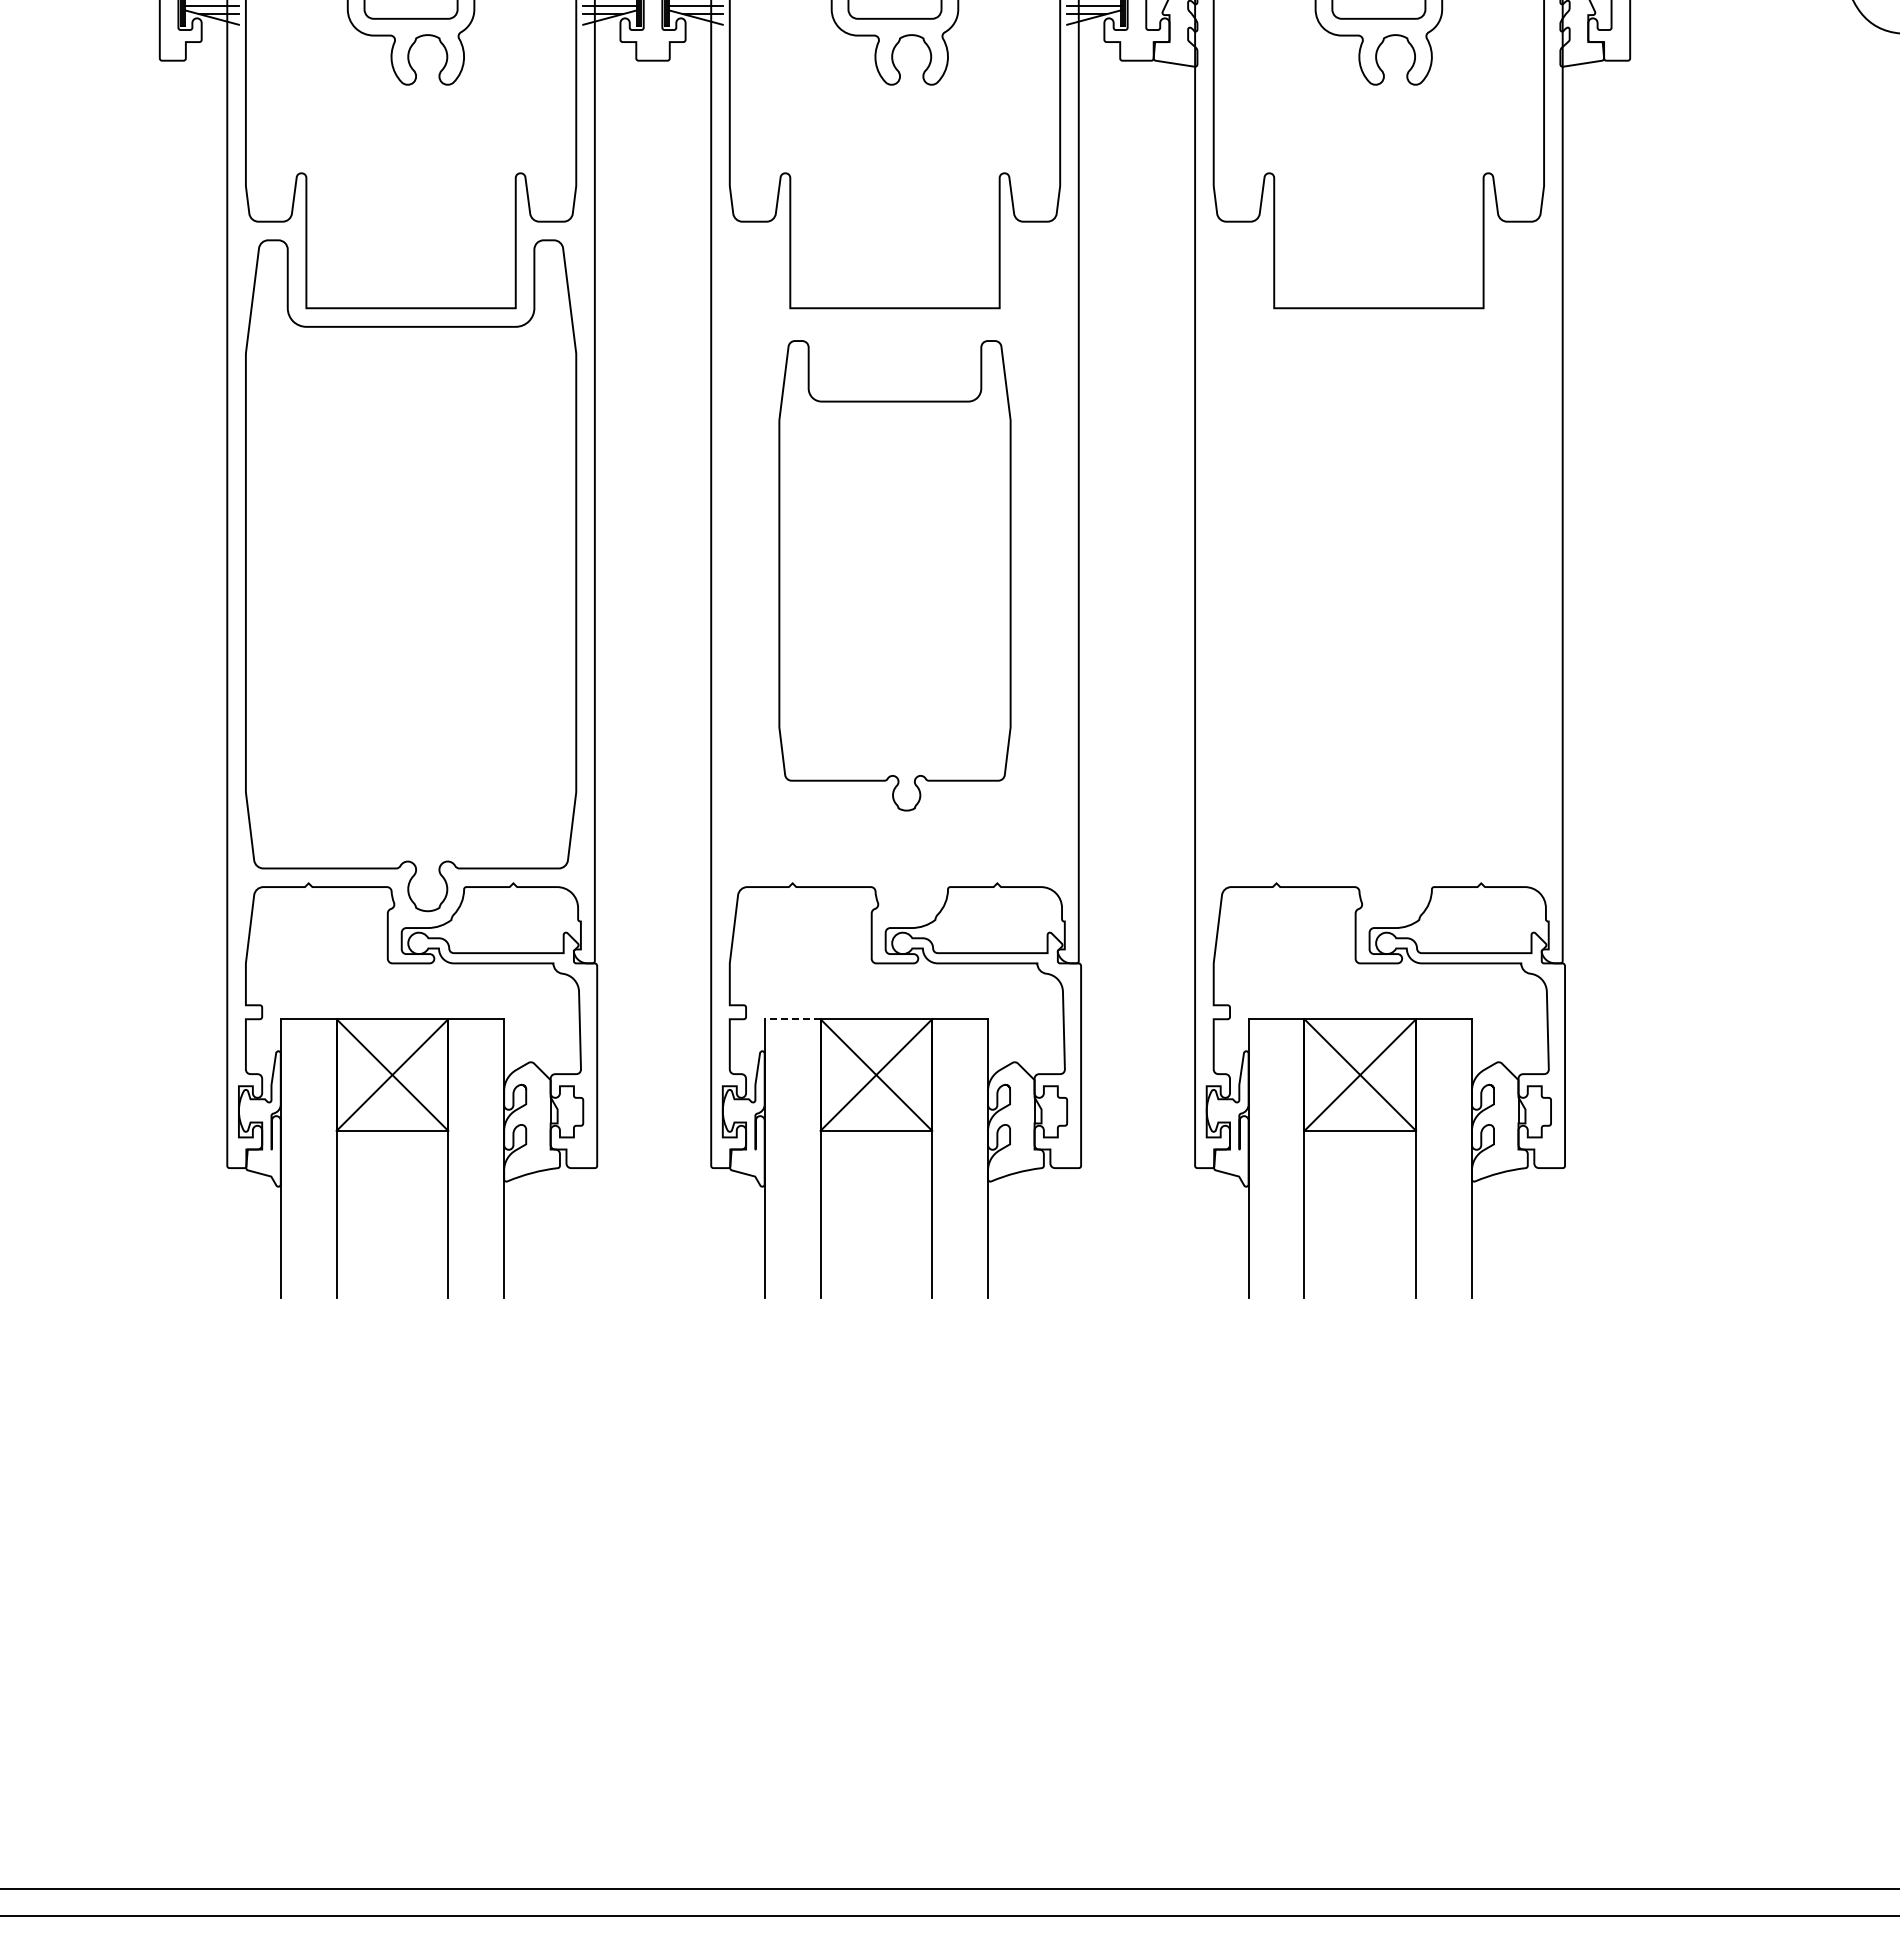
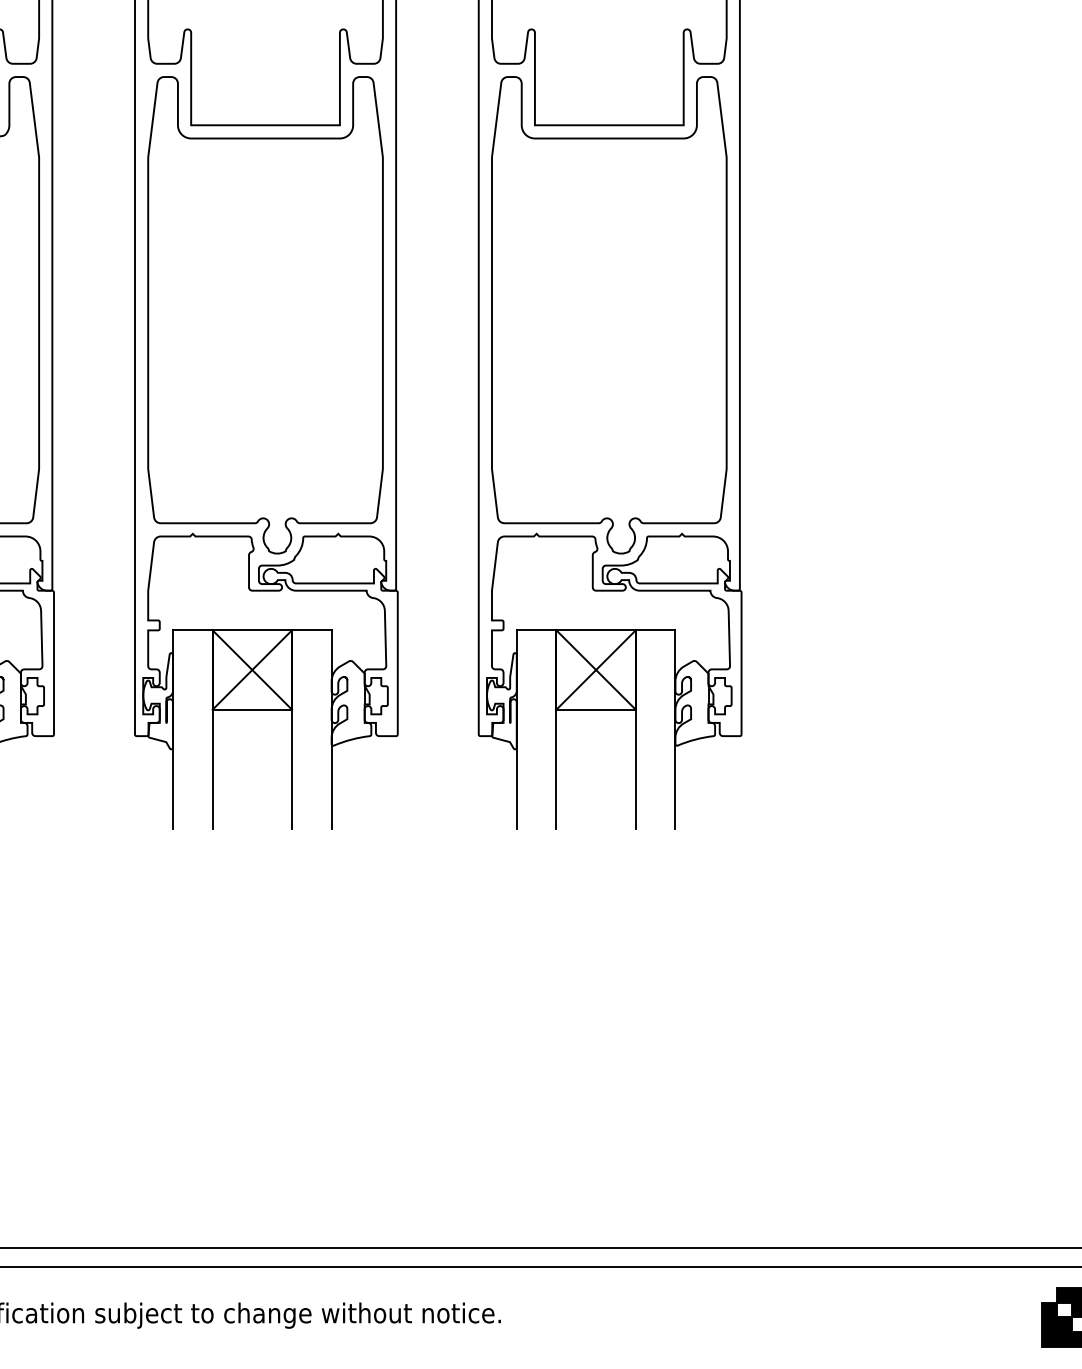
part: (894, 575) -> (265, 315), size x1.43
part: (1378, 575) -> (609, 315), added
line: (792, 1019) -> (192, 630), dashed -> solid

